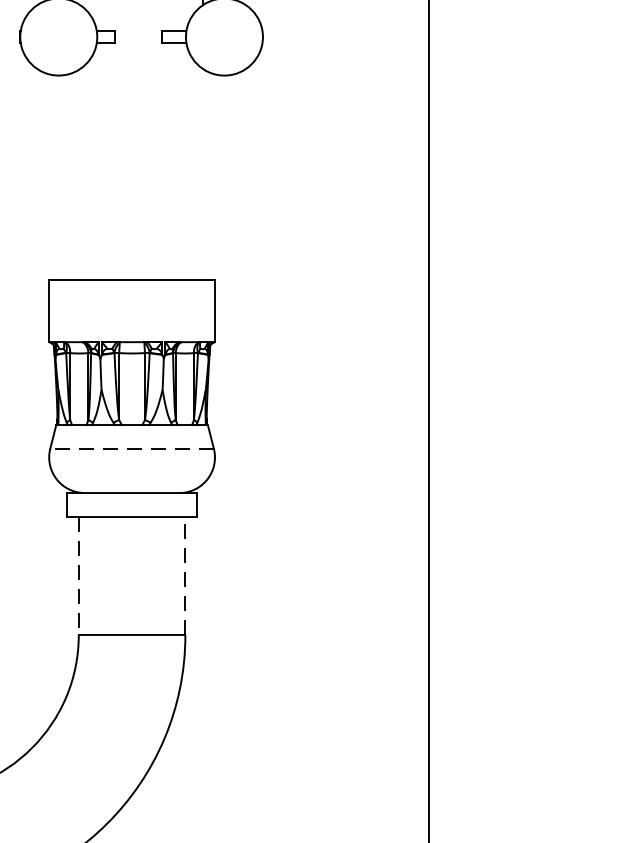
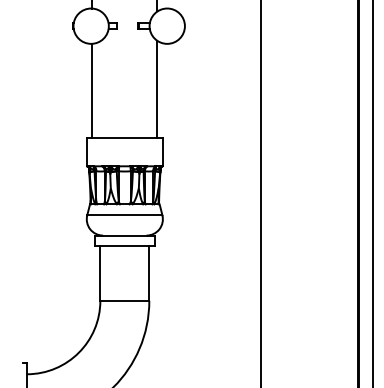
line: (203, 172) -> (157, 88), added
line: (61, 177) -> (92, 90), added
line: (131, 449) -> (124, 215), dashed -> solid
line: (185, 575) -> (149, 273), dashed -> solid
line: (79, 577) -> (100, 274), dashed -> solid

